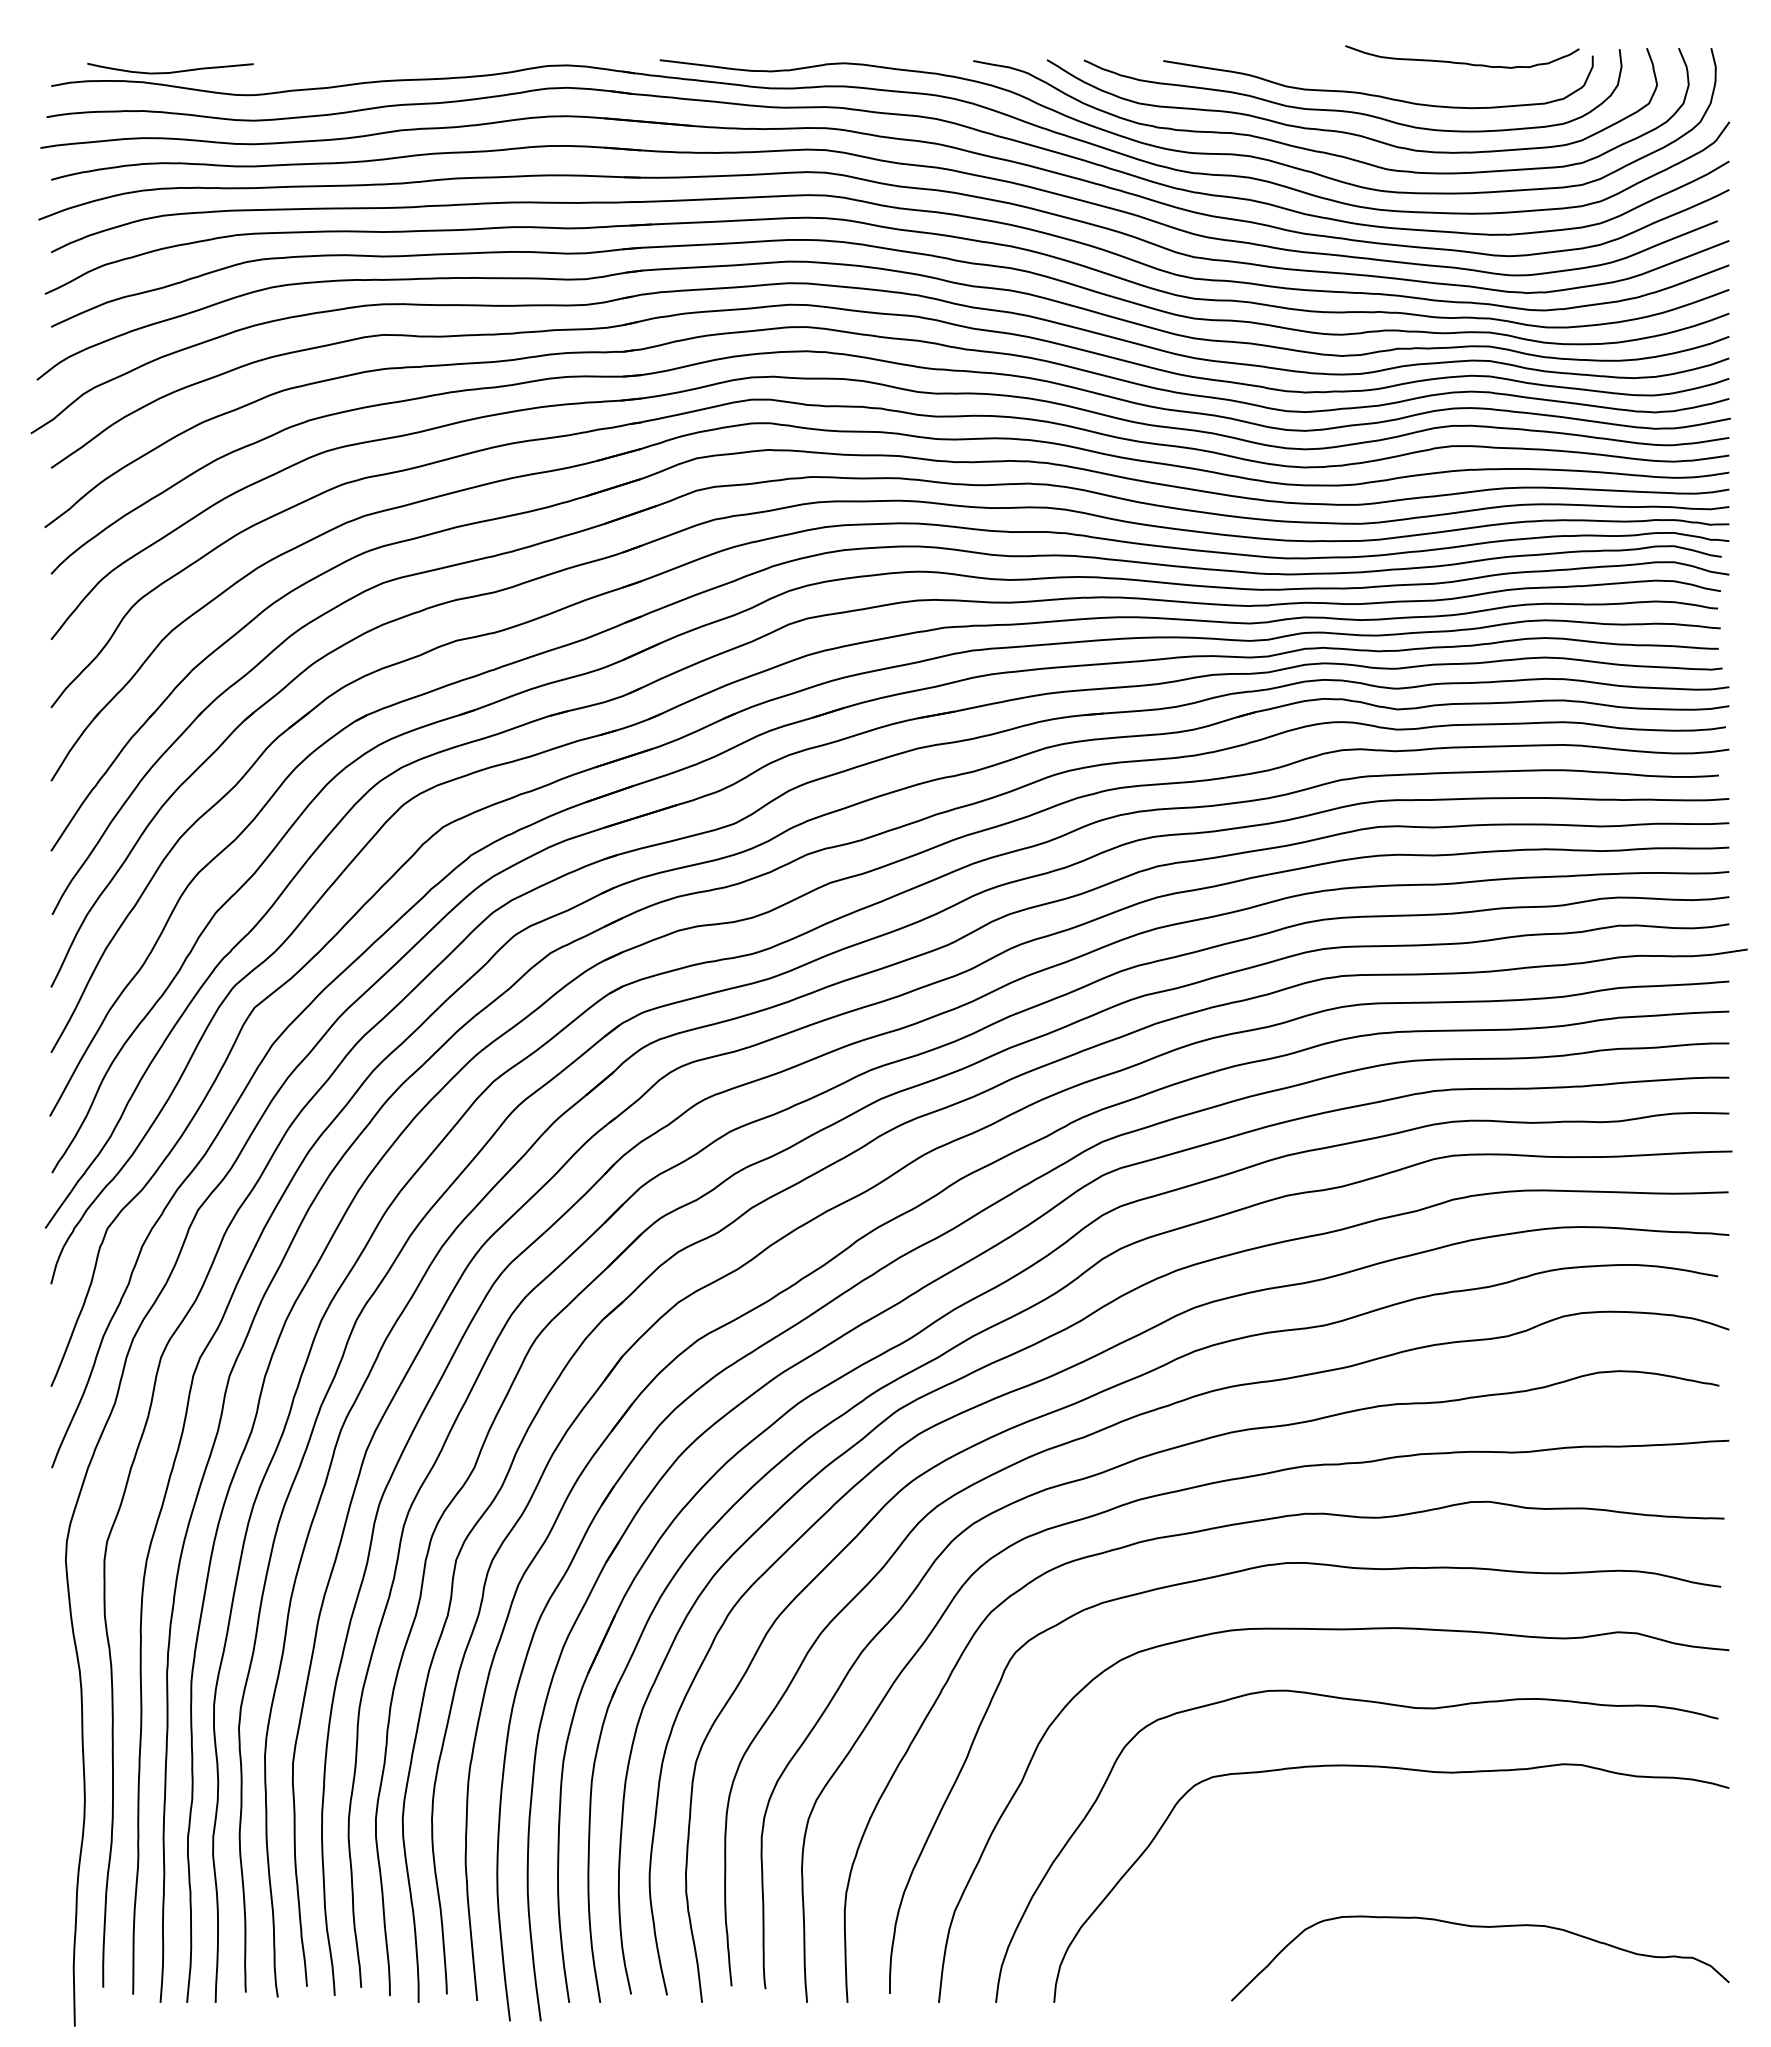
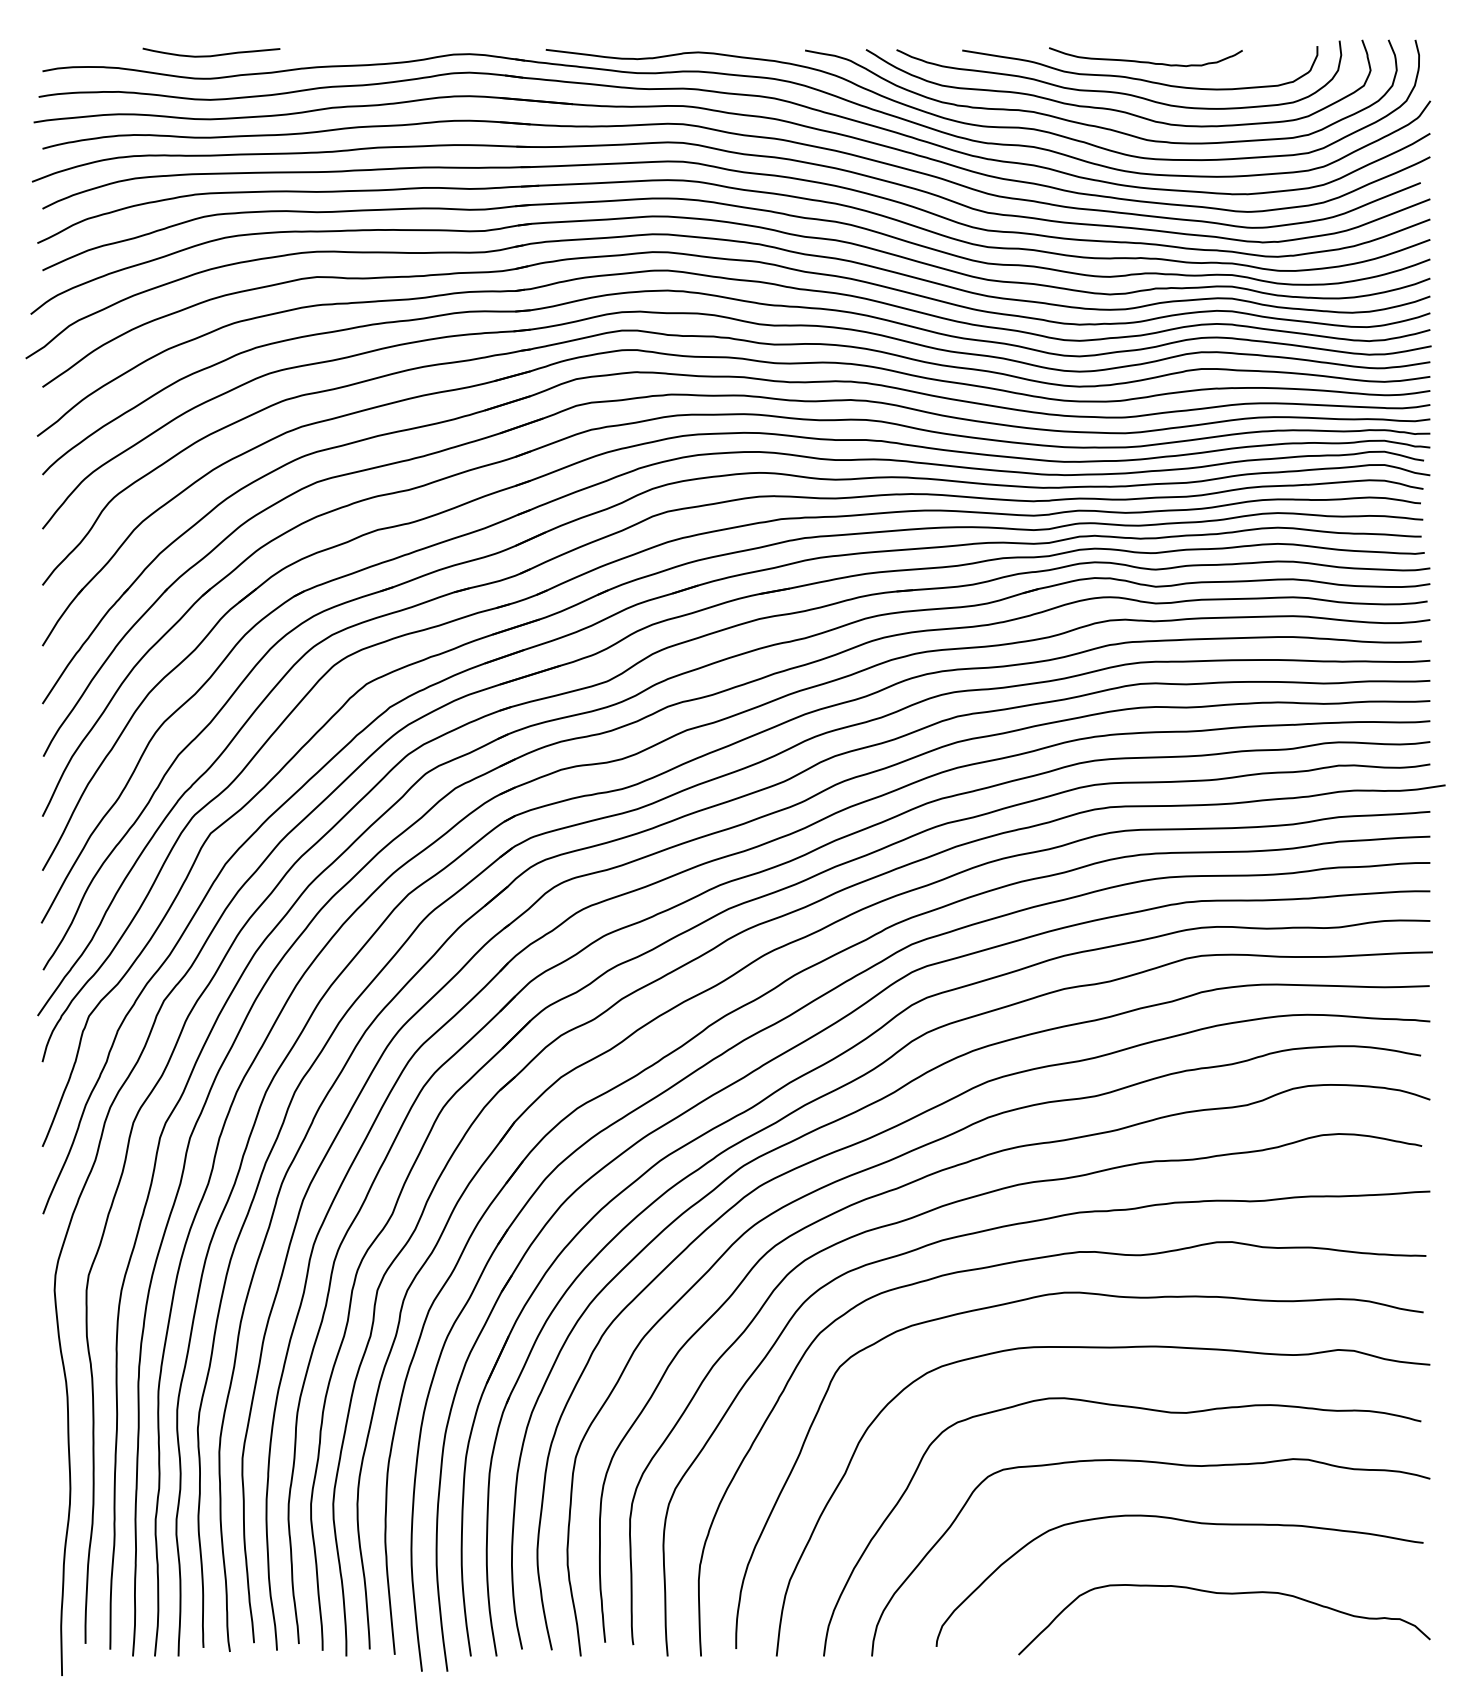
curve: (1462, 62) -> (1146, 61), moved
curve: (170, 71) -> (211, 55), moved
curve: (1435, 1840) -> (1187, 1522), added

